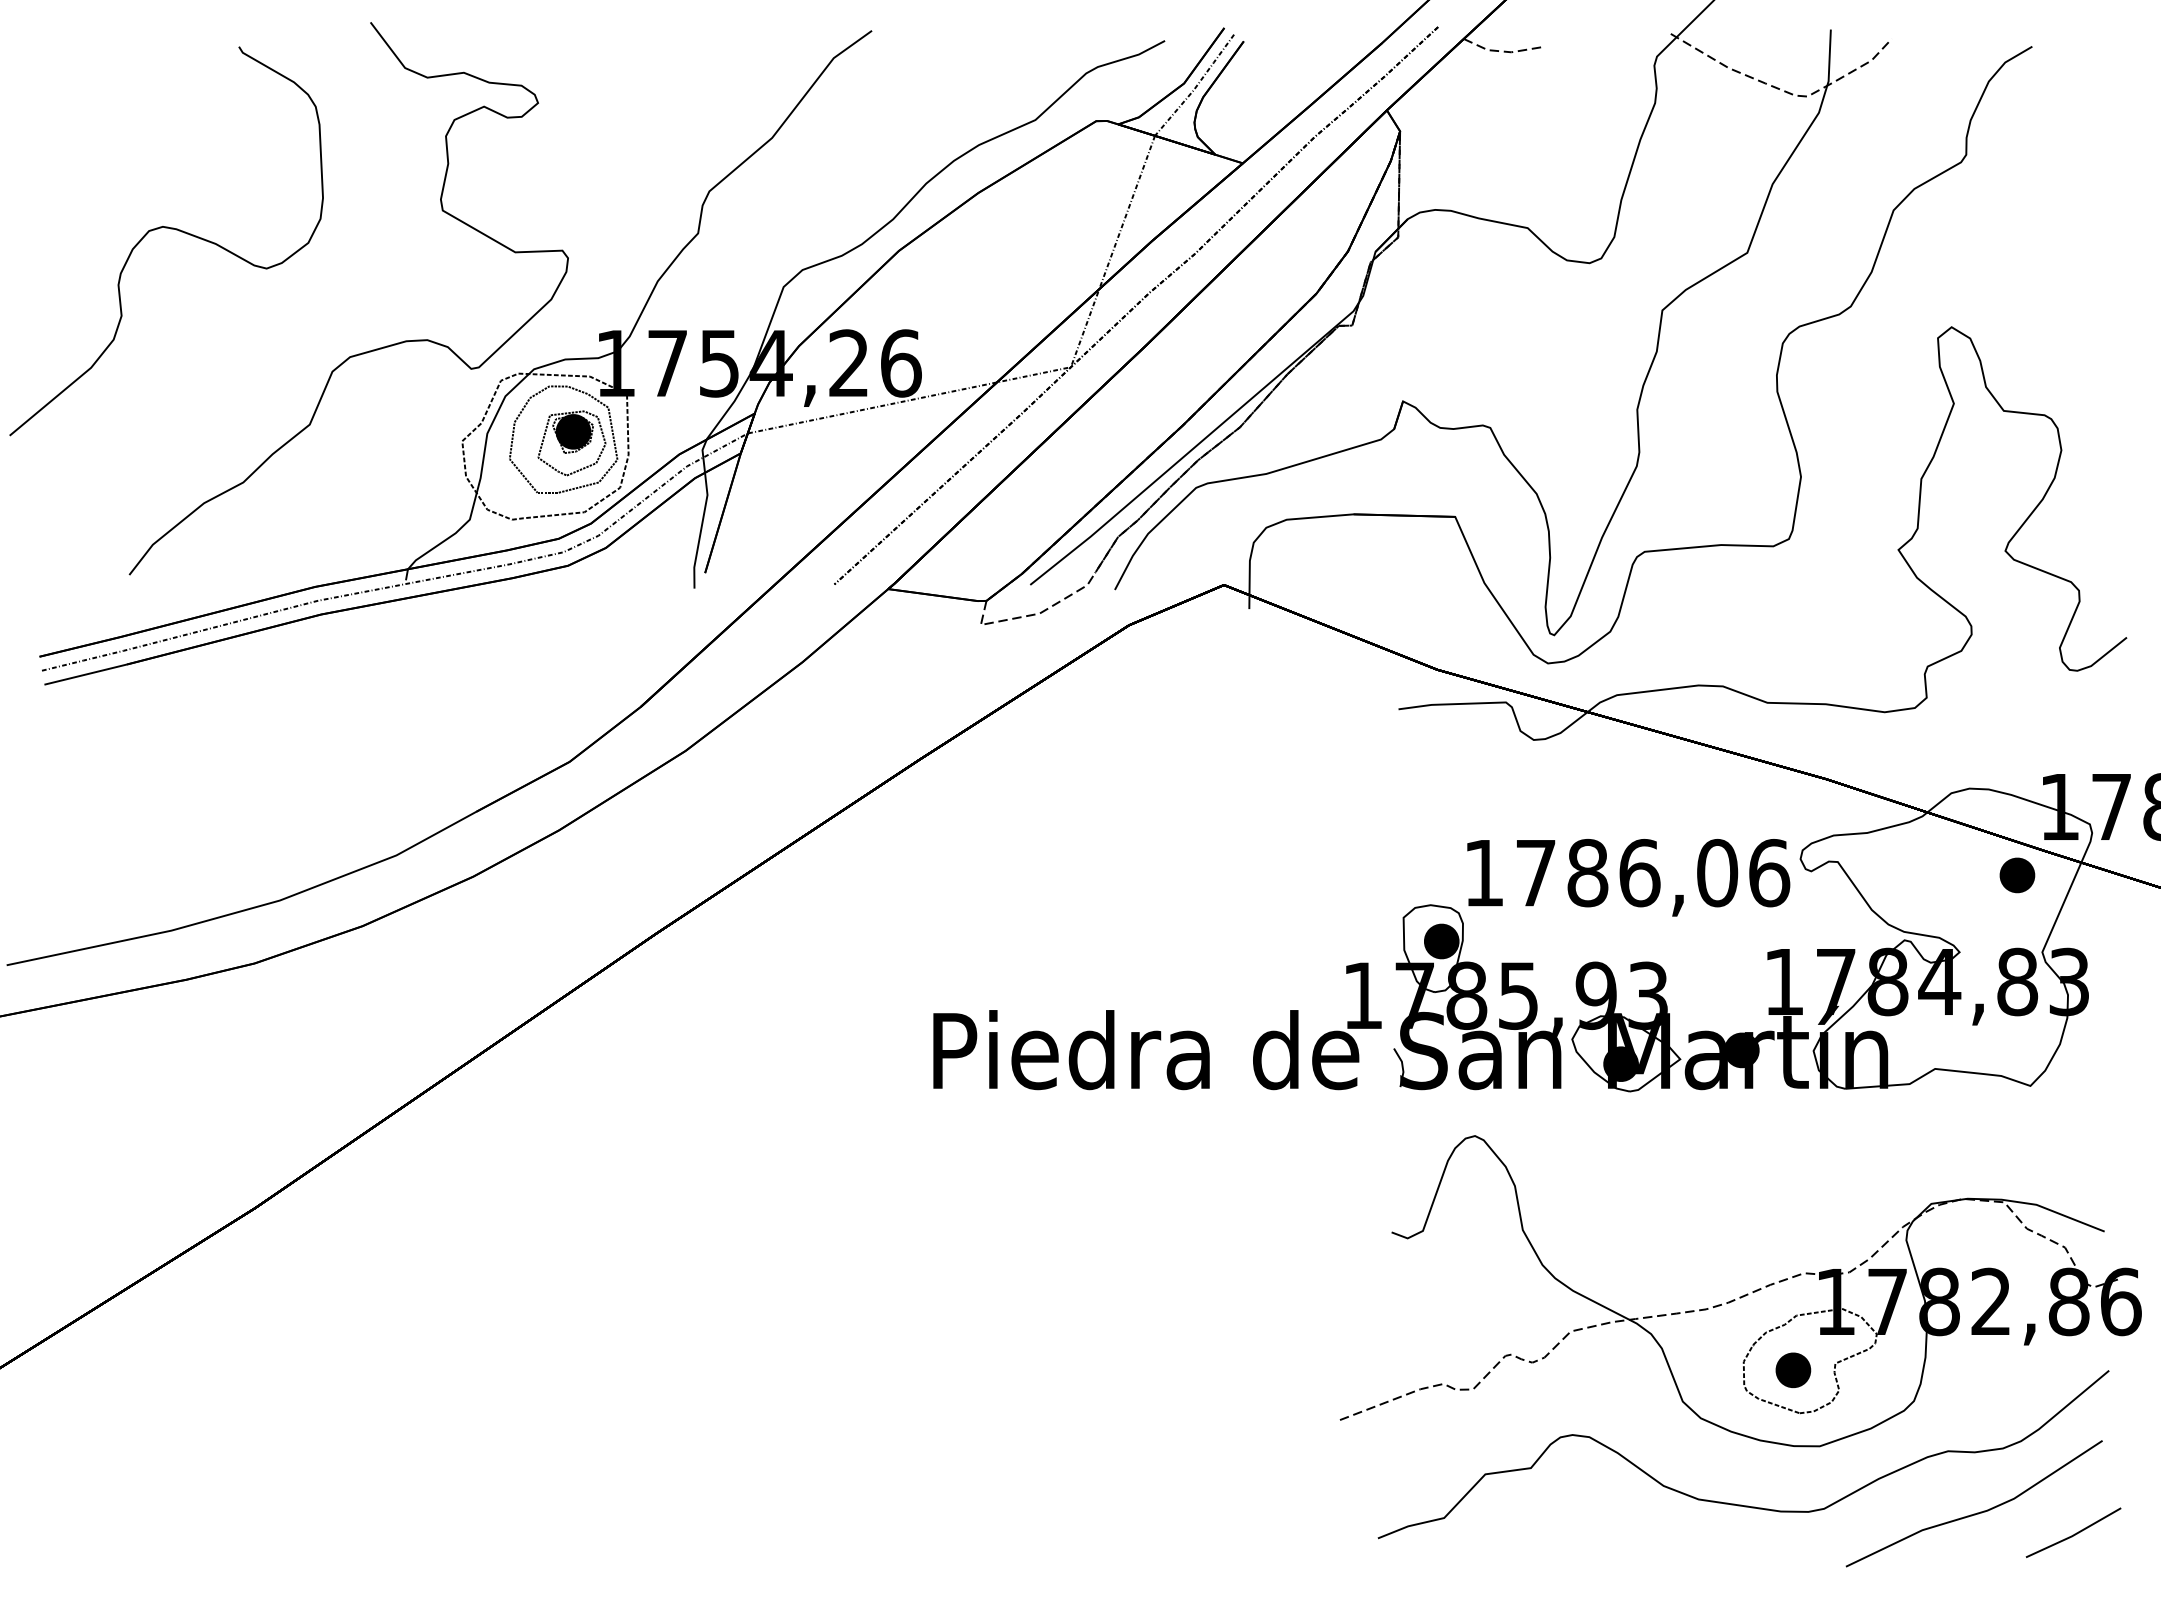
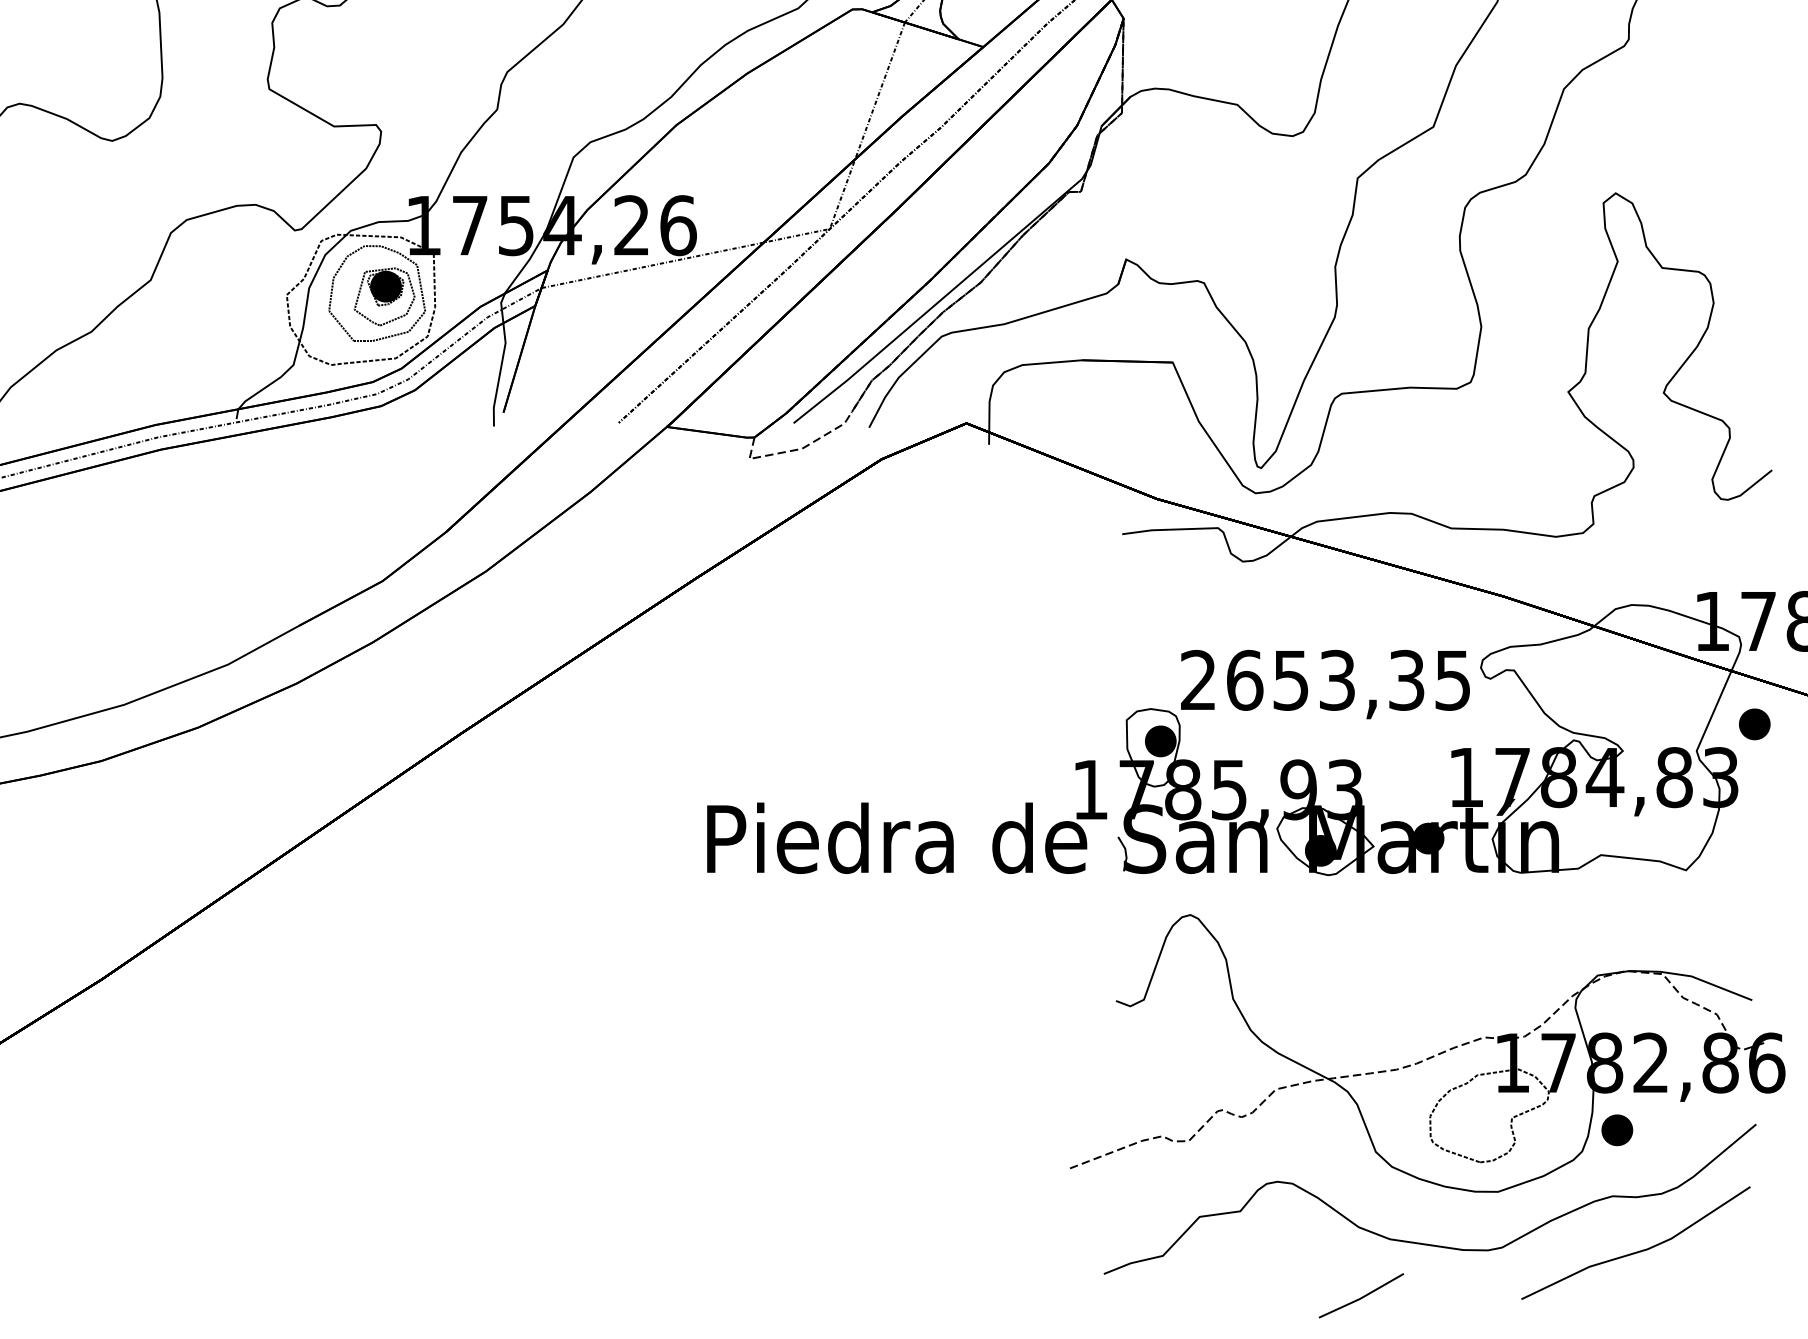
text: (1627, 872) -> (1326, 679), 1786,06 -> 2653,35
part: (2017, 875) -> (1754, 724), moved
part: (1793, 1369) -> (1617, 1129), moved
line: (2074, 1533) -> (1362, 1296), moved

